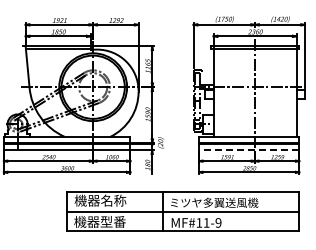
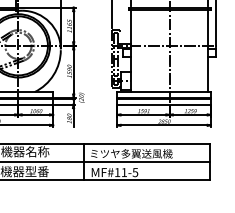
line: (248, 150) -> (163, 104), dashed -> solid
text: (218, 222) -> (135, 172), MF#11-9 -> MF#11-5

